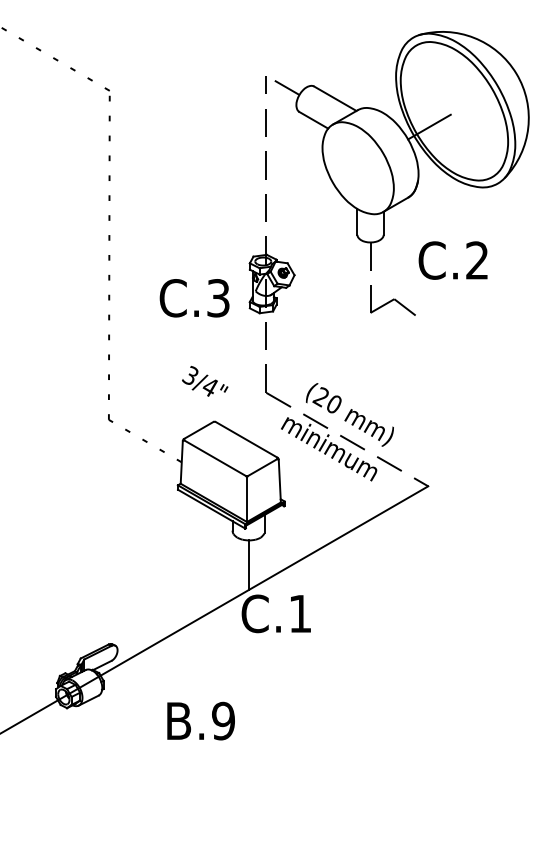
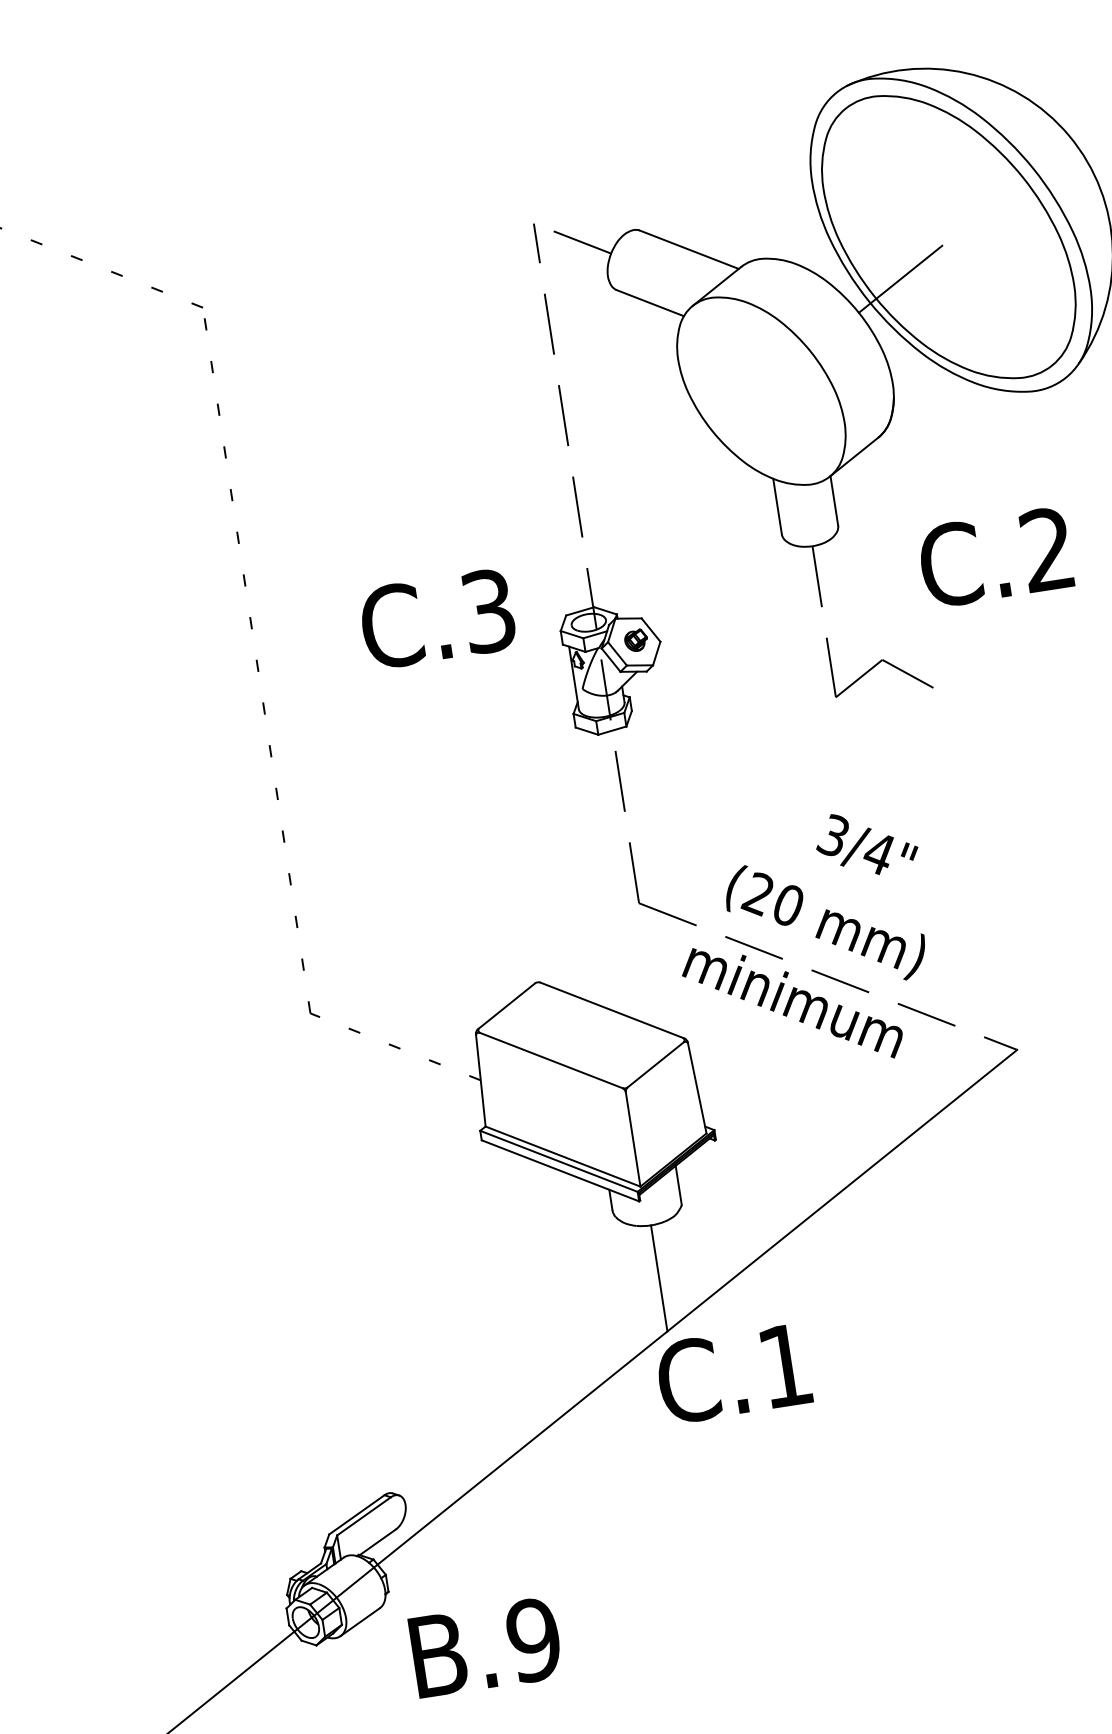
text: (194, 298) -> (437, 619), moved
text: (205, 381) -> (867, 843), moved
text: (200, 720) -> (484, 1646), moved

